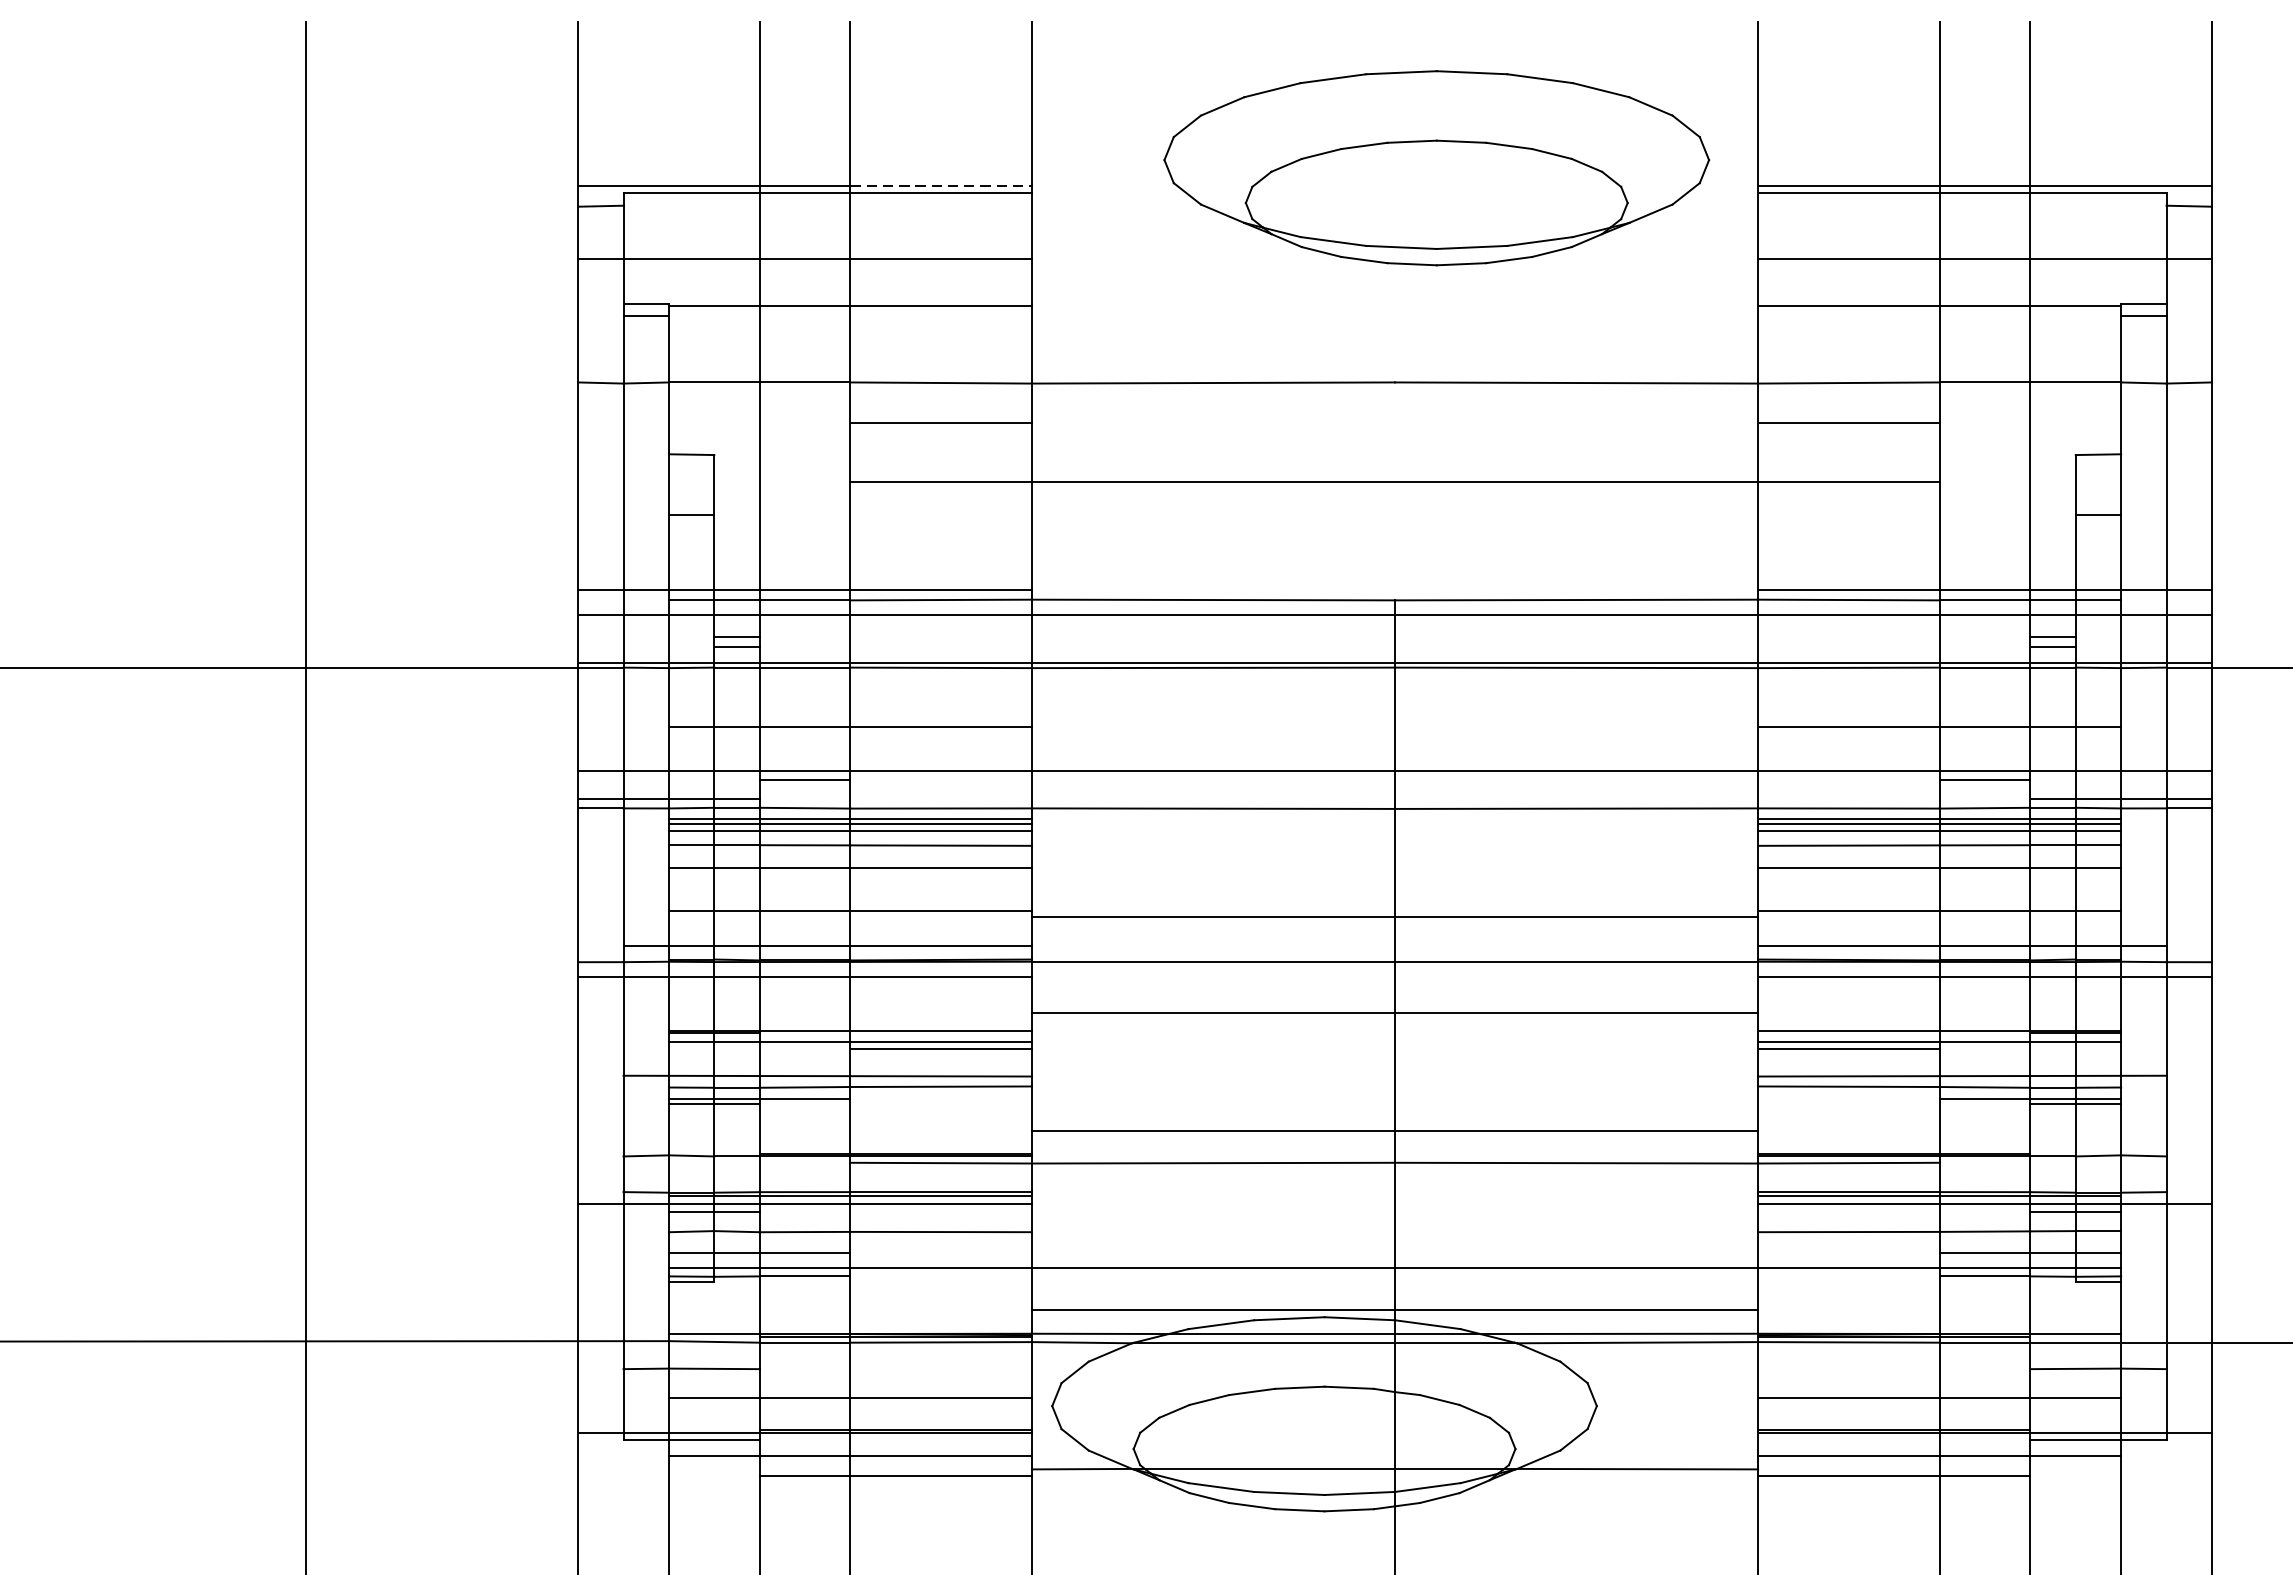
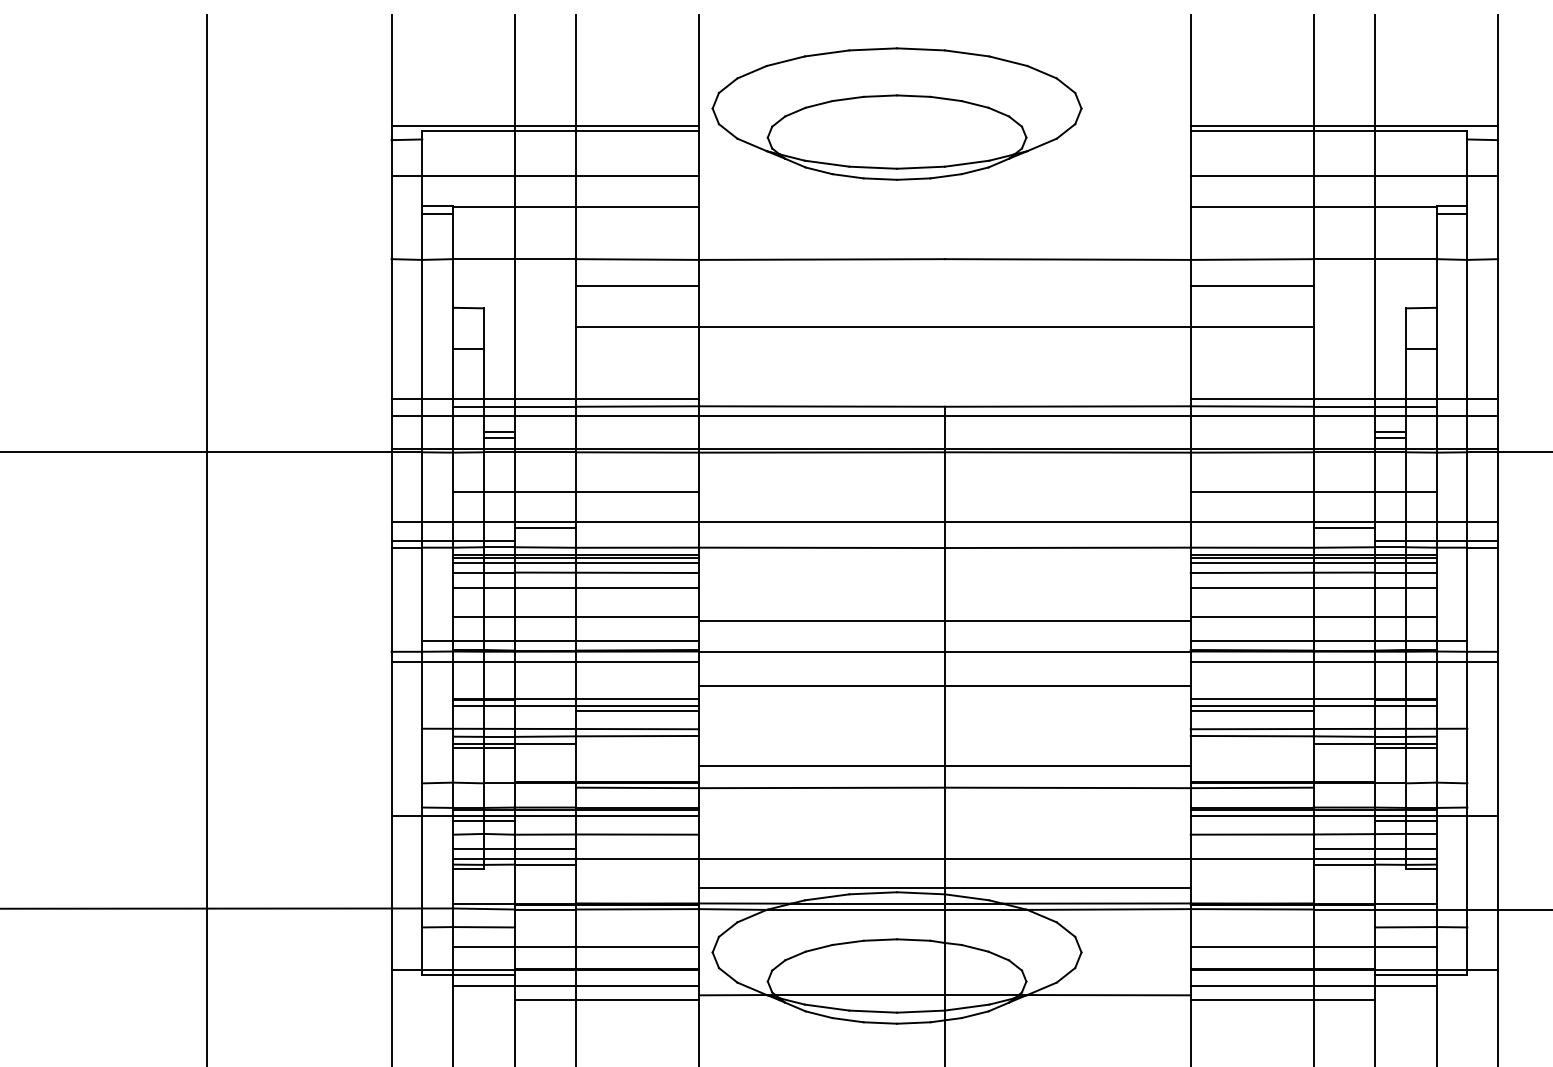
part: (1435, 167) -> (896, 113), moved
line: (941, 186) -> (637, 126), dashed -> solid

